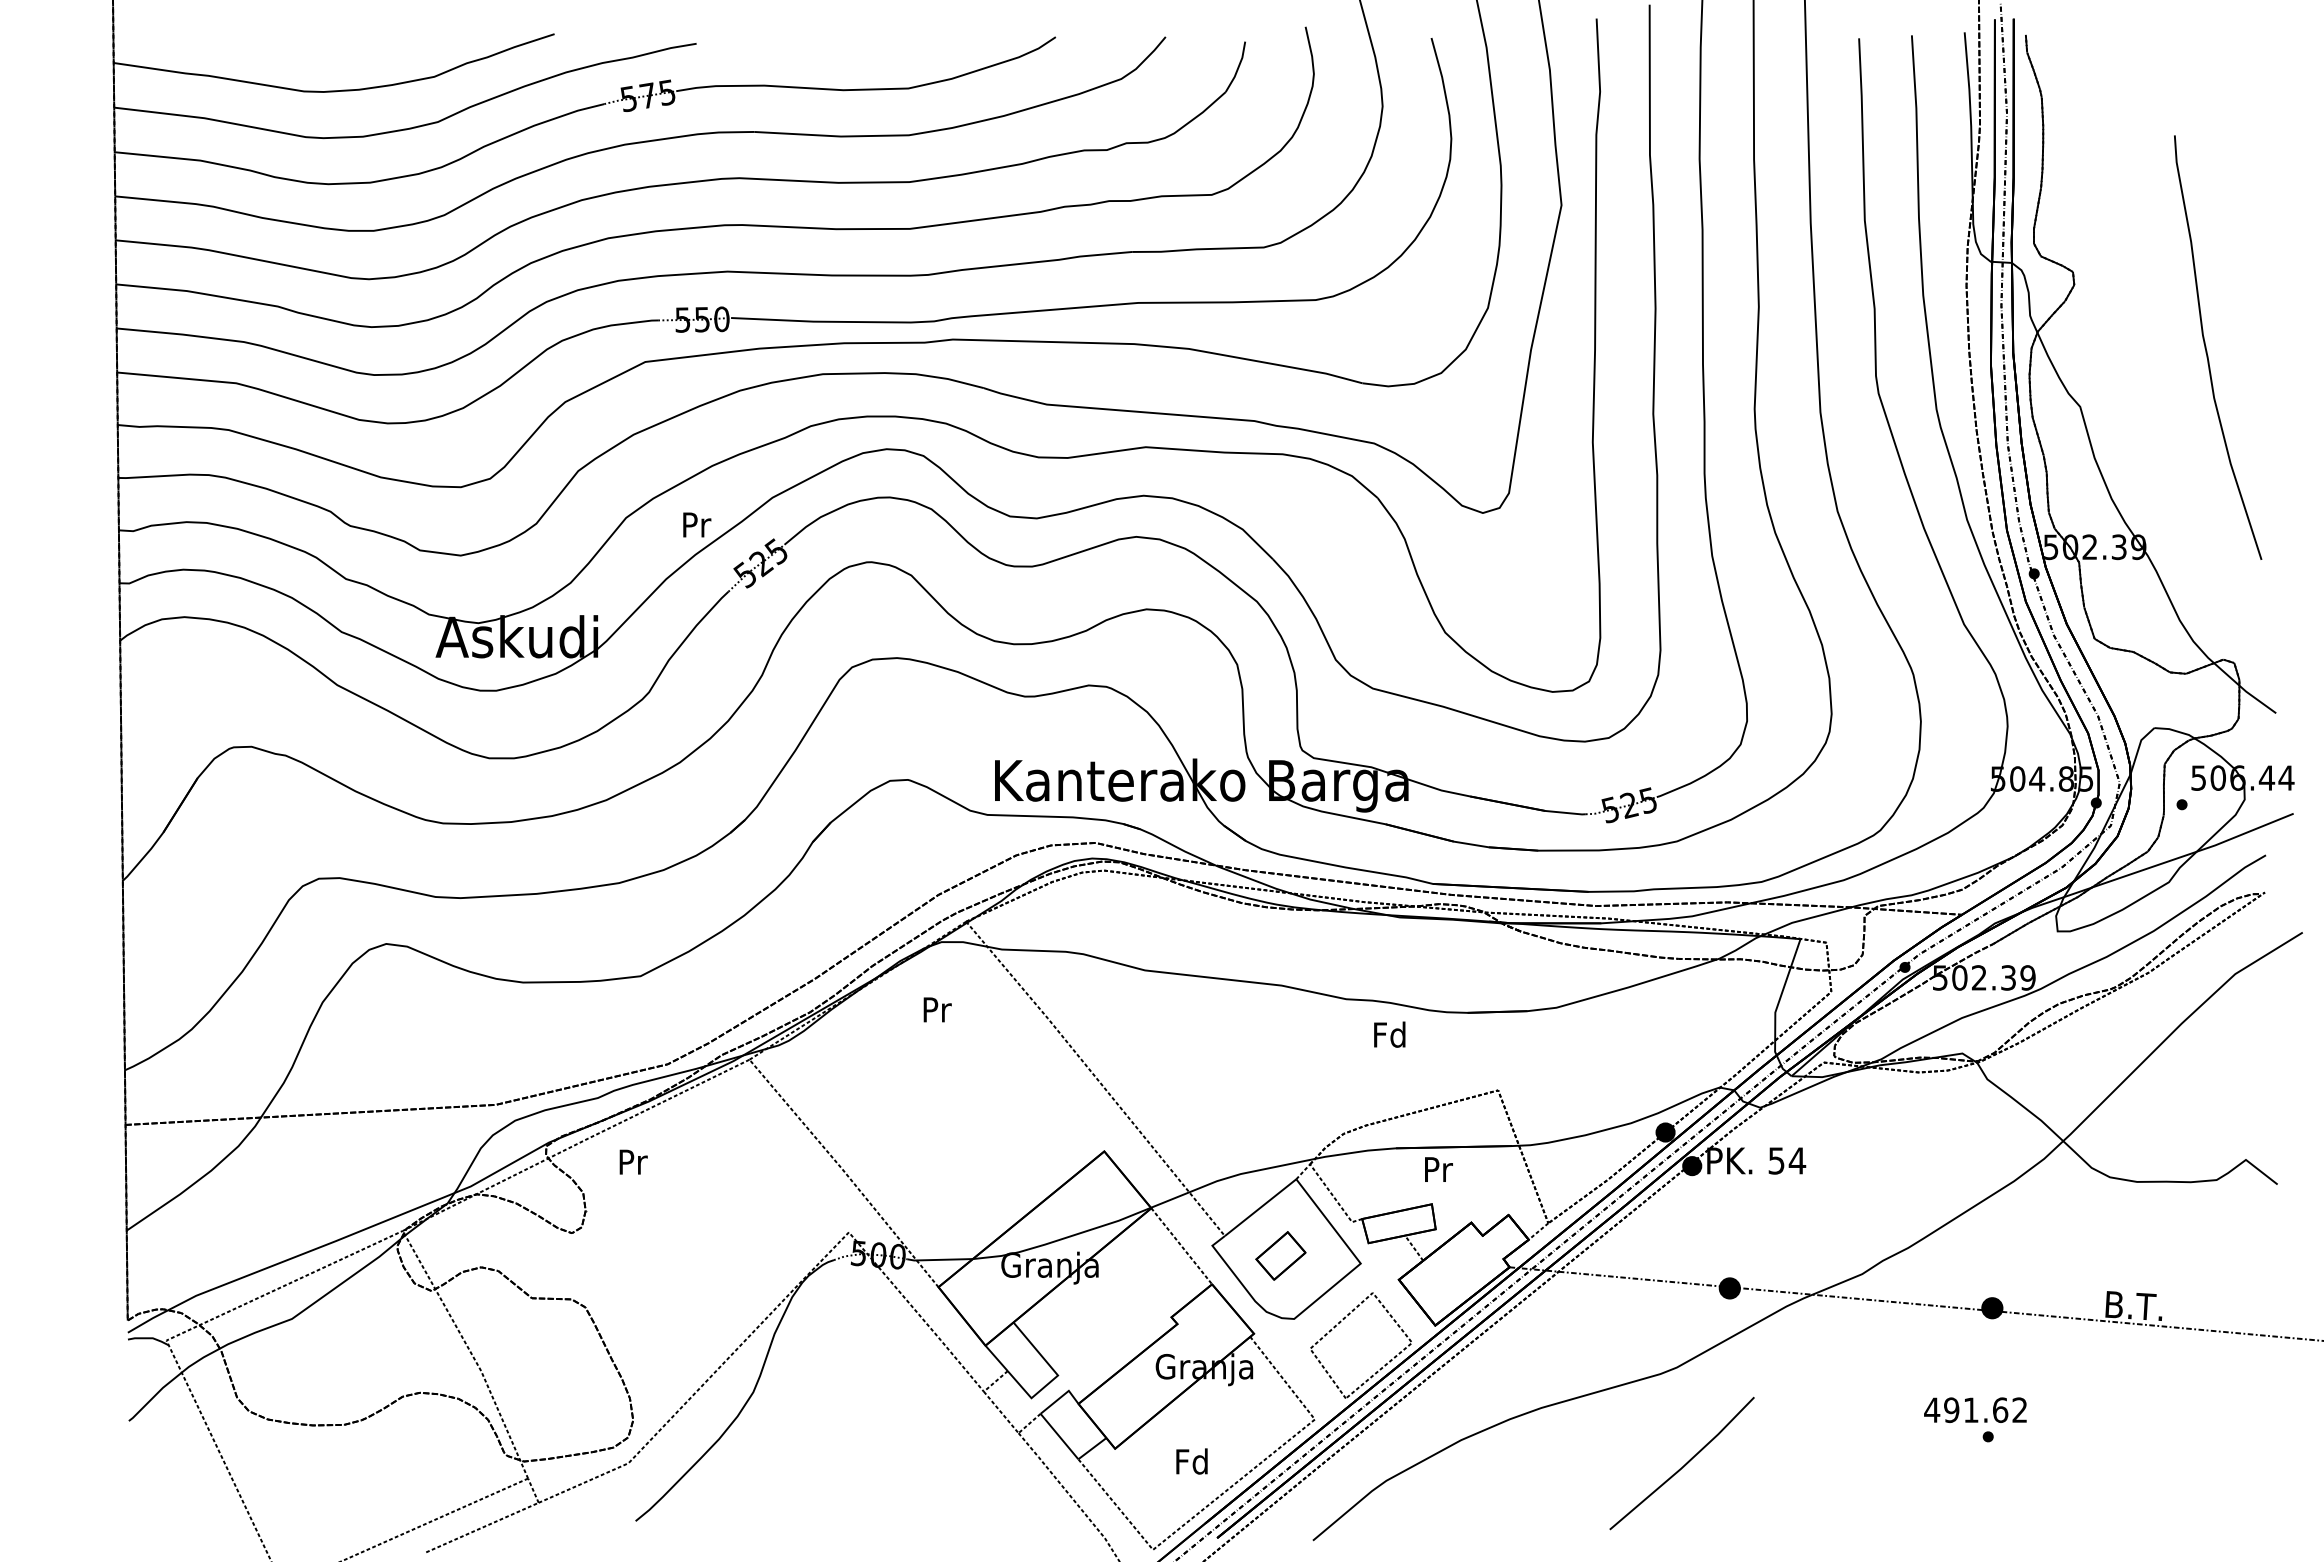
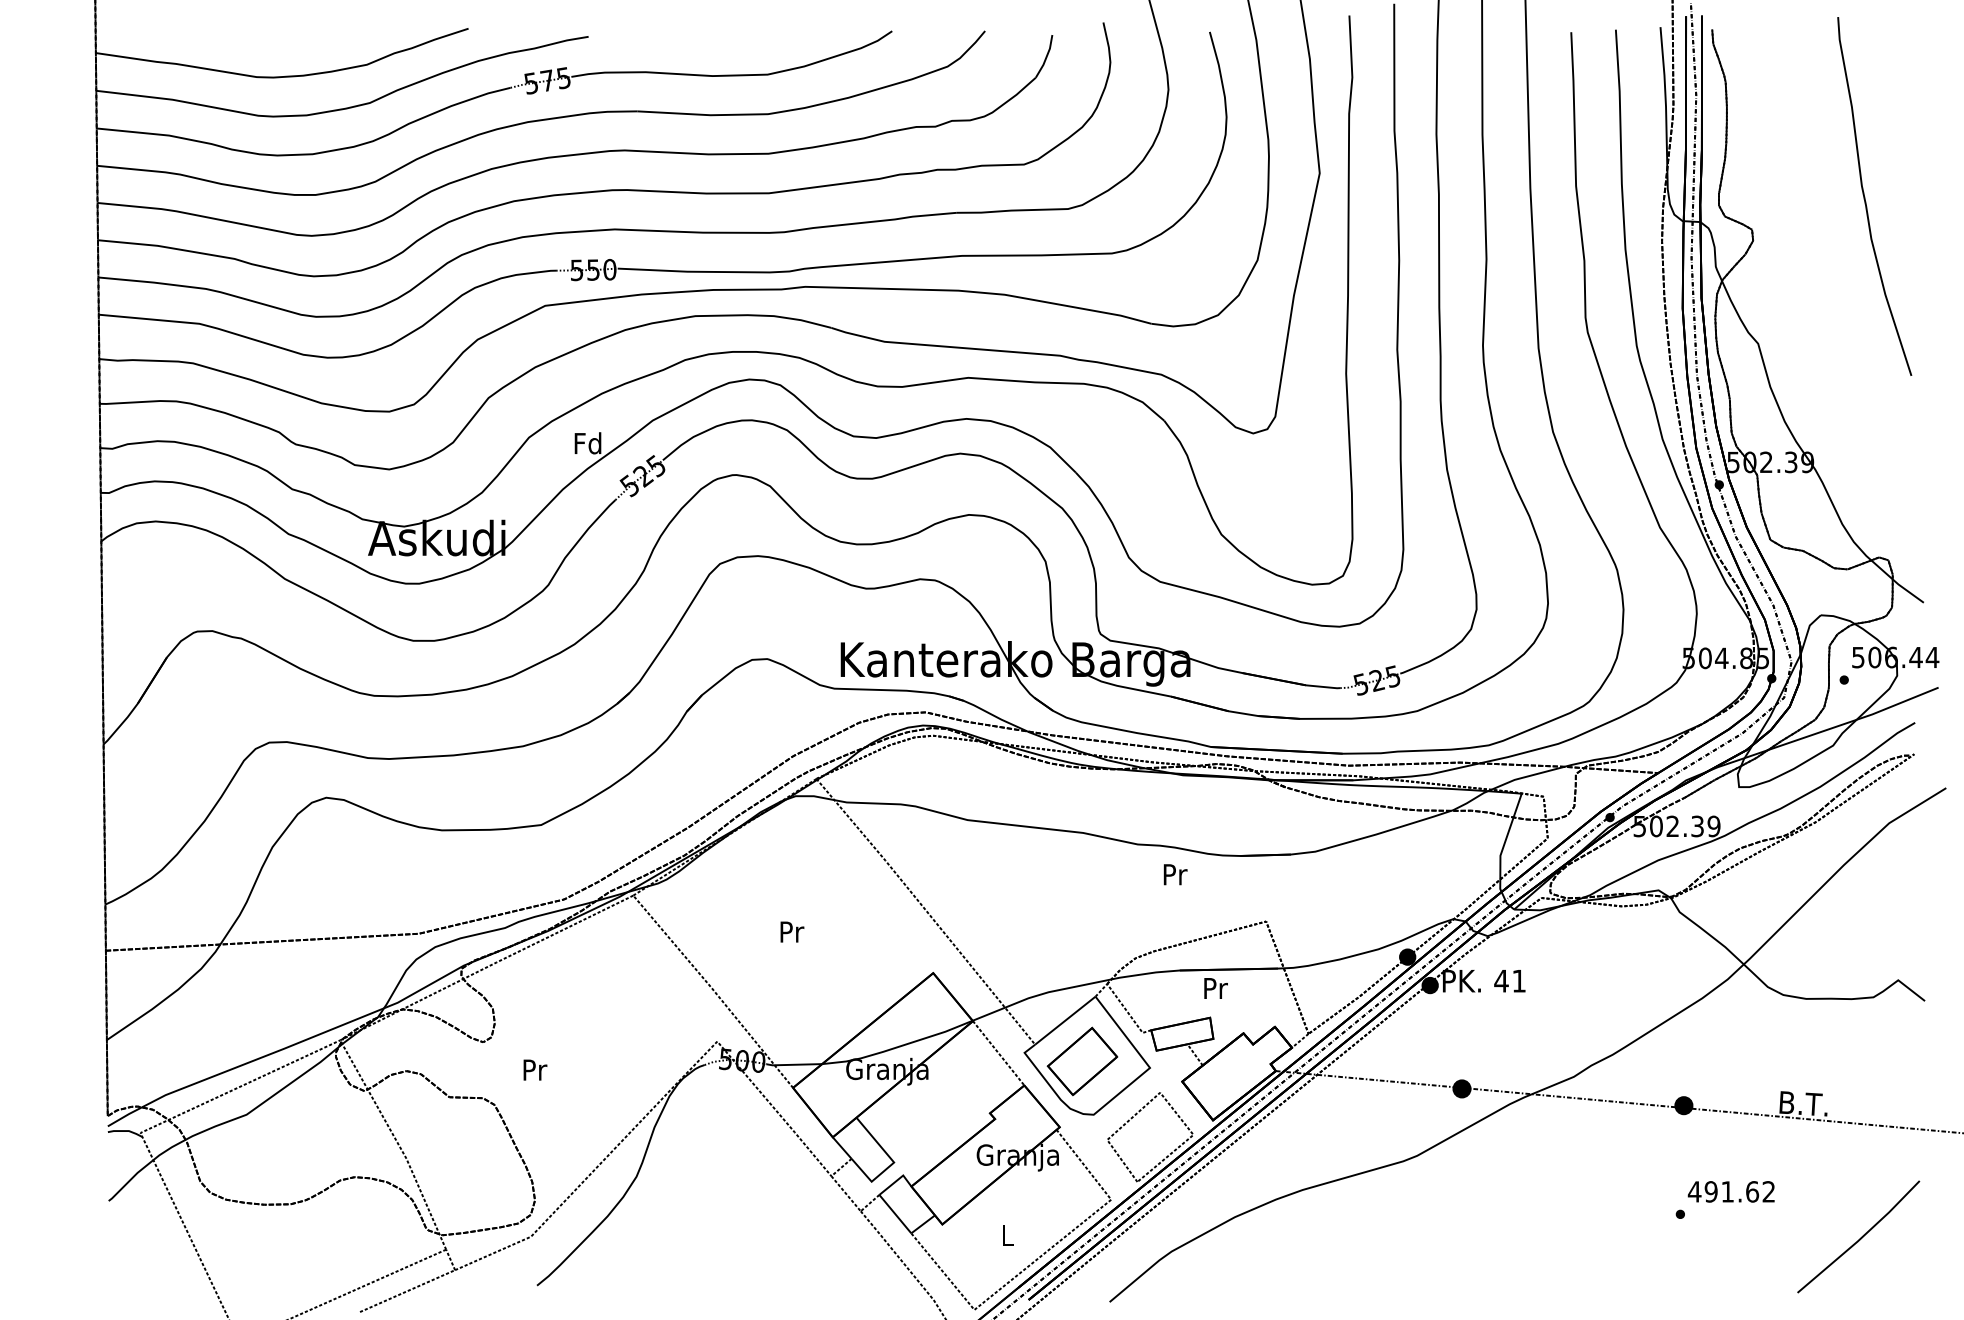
curve: (2207, 350) -> (1865, 198), moved
text: (695, 524) -> (587, 443), Pr -> Fd
text: (937, 1009) -> (792, 931), moved
text: (1389, 1034) -> (1174, 874), Fd -> Pr
text: (1786, 1160) -> (1509, 980), 54 -> 41
text: (633, 1161) -> (535, 1069), moved
part: (1280, 1255) -> (1082, 1061), size x1.67
text: (1975, 1409) -> (1731, 1191), moved
text: (1191, 1461) -> (1006, 1235), Fd -> L
line: (1683, 1465) -> (1859, 1238), moved

